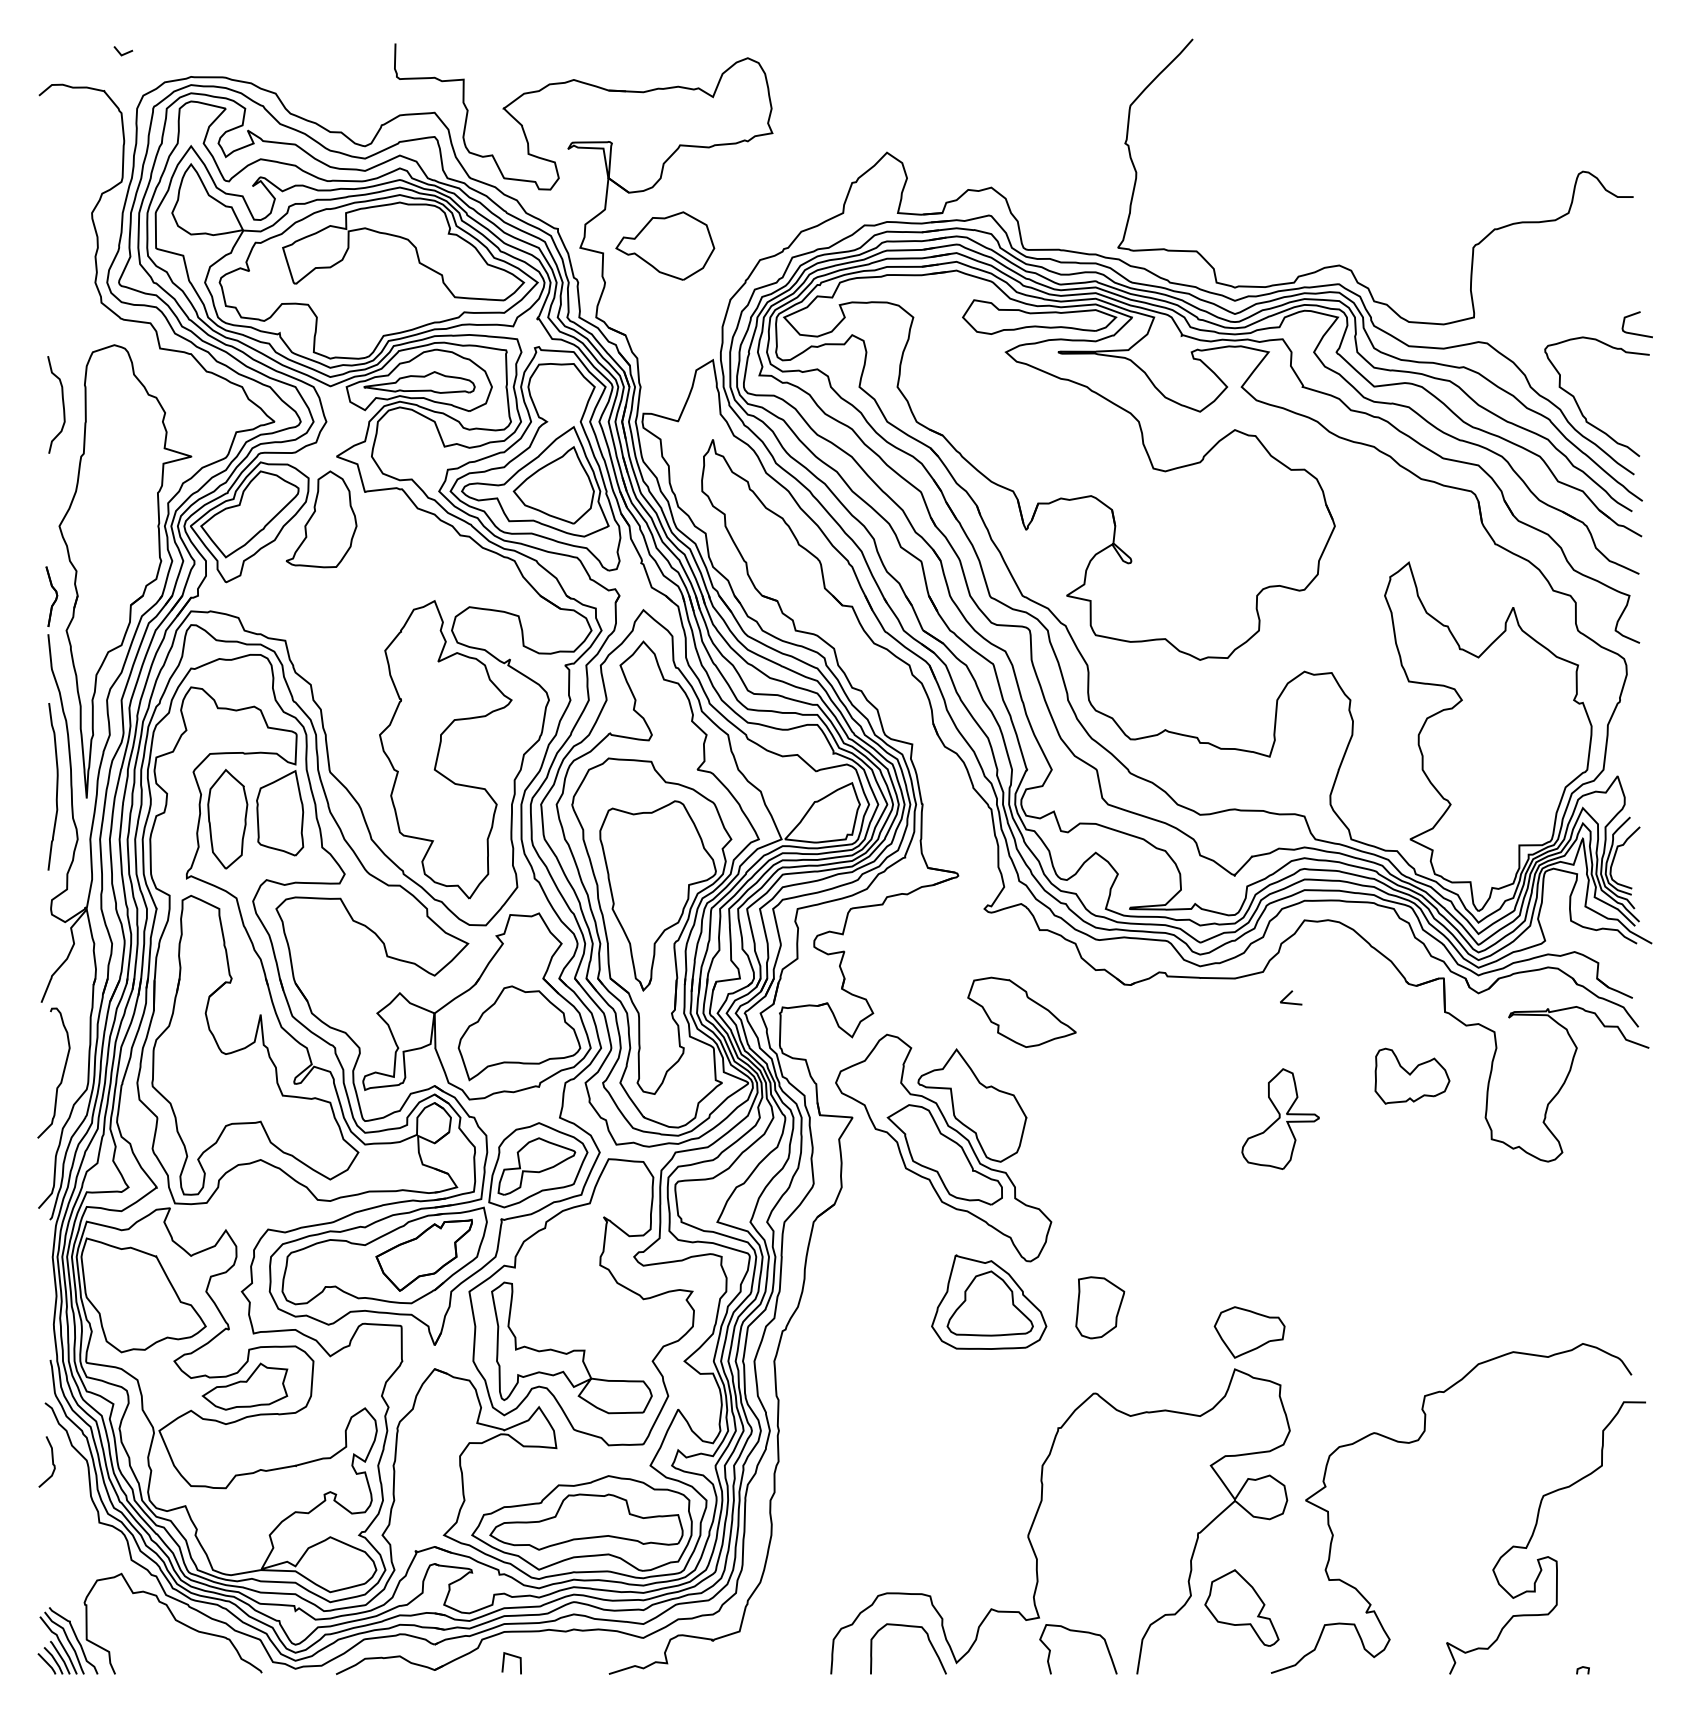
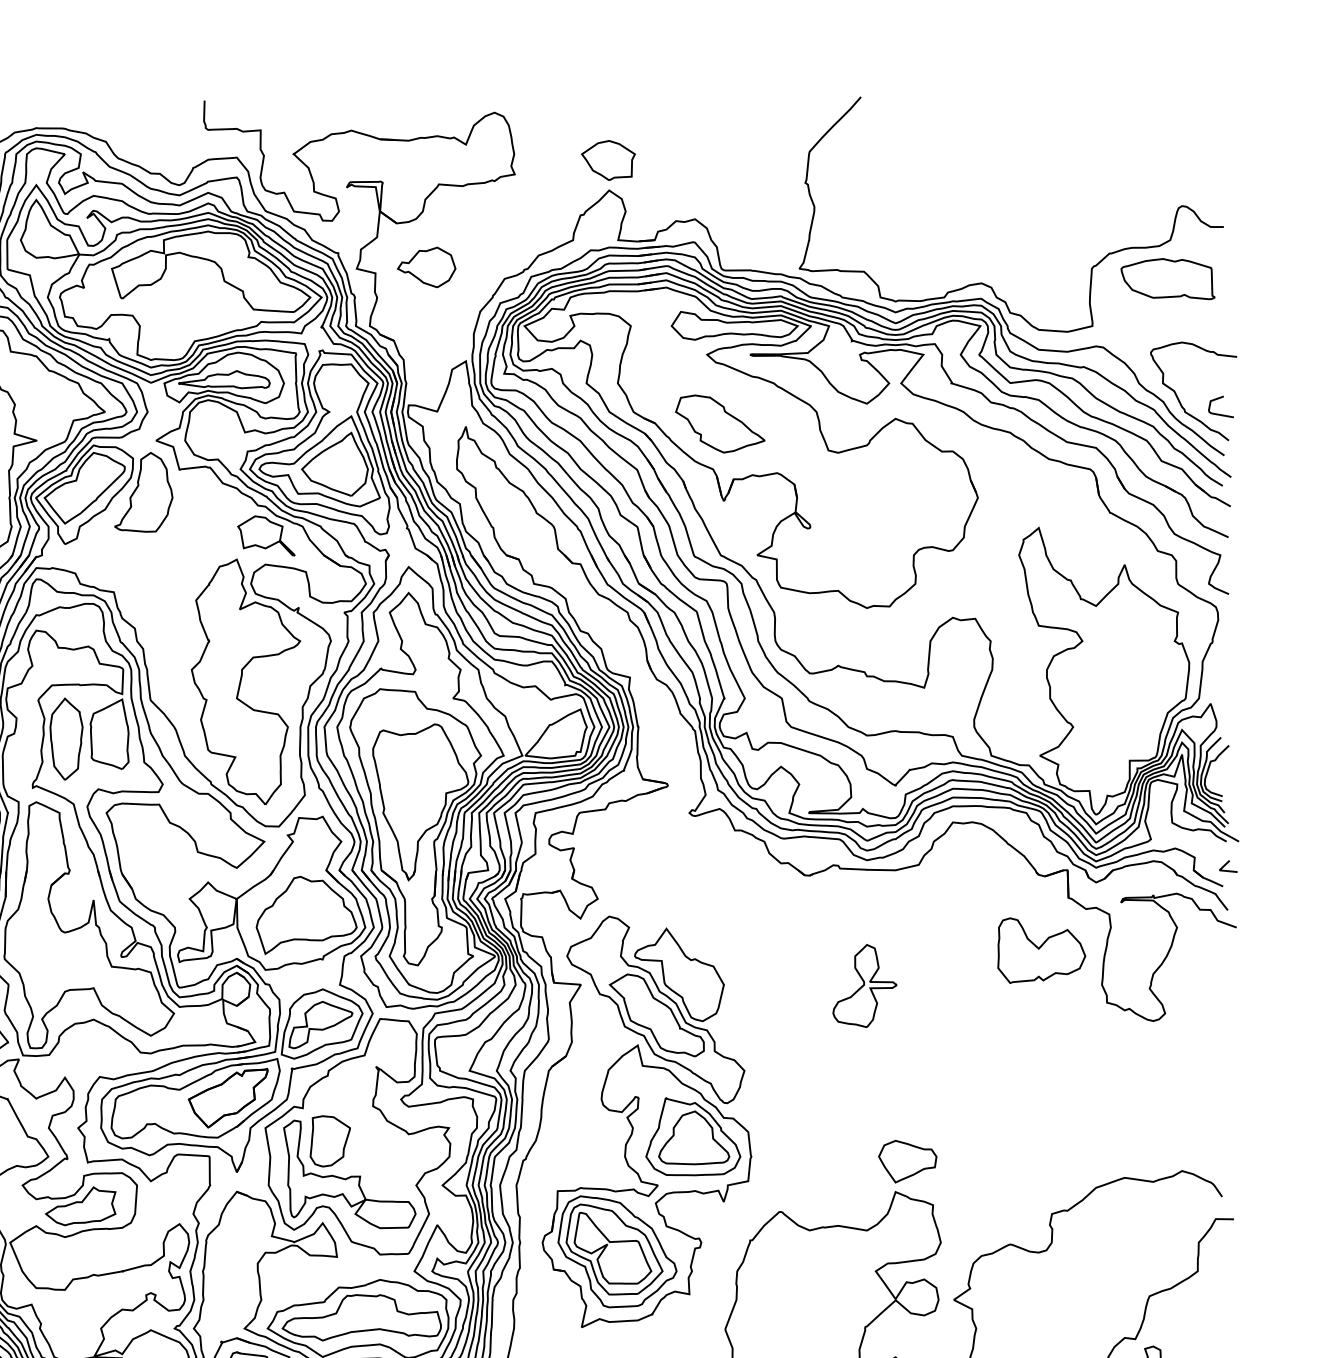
part: (885, 115) -> (607, 159), added
part: (665, 246) -> (426, 267), size x0.71
part: (1565, 260) -> (1167, 279), added
curve: (1632, 332) -> (1217, 413), moved
part: (470, 572) -> (266, 536), added
line: (1289, 995) -> (1227, 864), moved
part: (1021, 1011) -> (719, 423), moved
part: (1412, 1076) -> (1041, 950), size x1.43
part: (1280, 1118) -> (864, 985), moved
part: (1100, 1307) -> (330, 1141), moved
part: (932, 1362) -> (646, 1186), added

